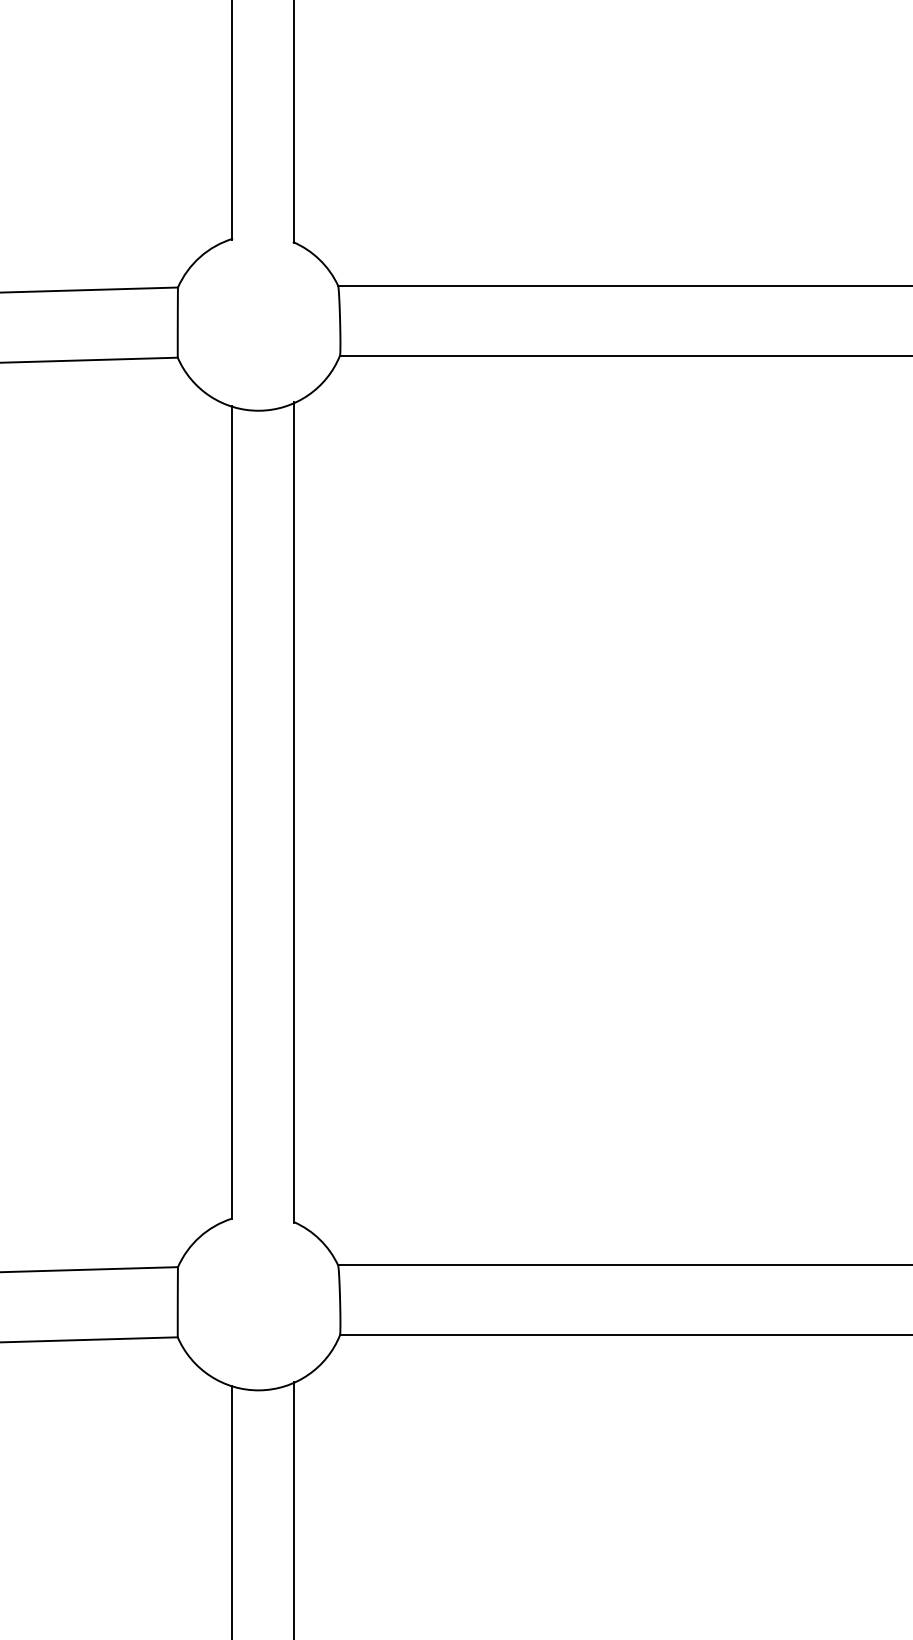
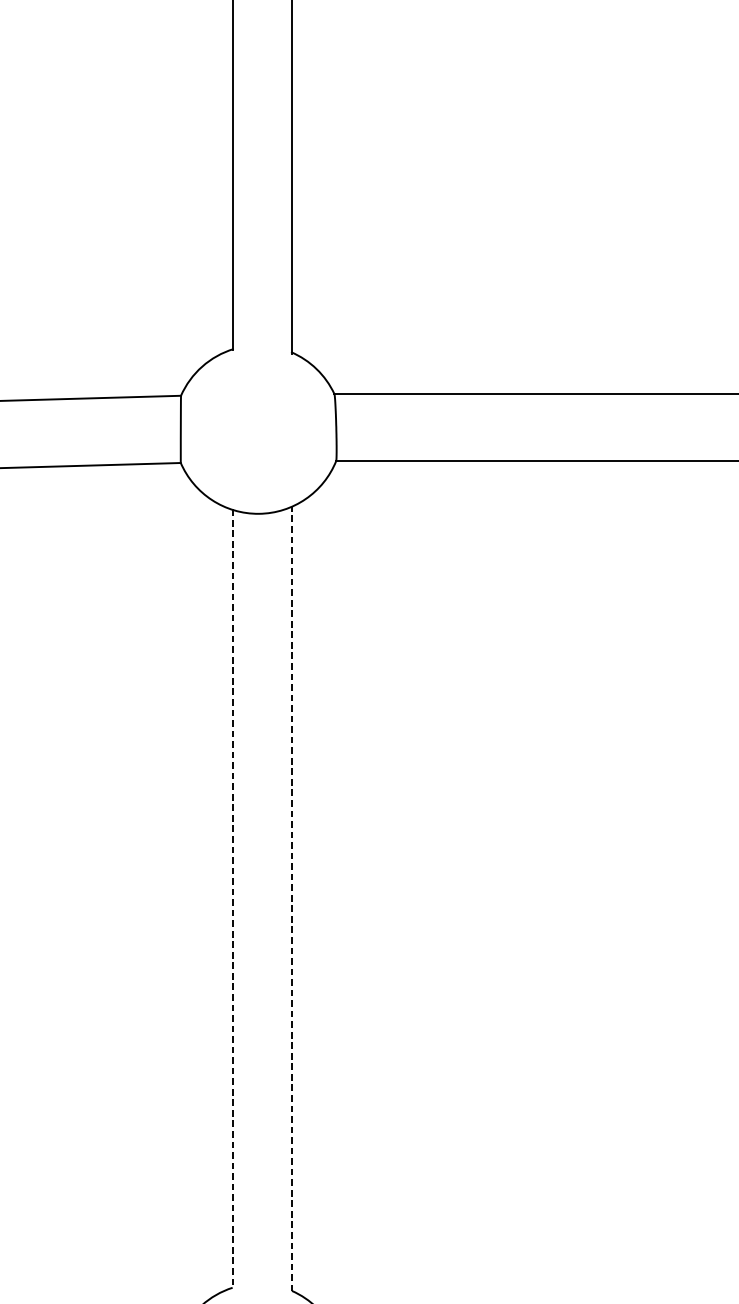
line: (232, 812) -> (233, 898), solid -> dashed
line: (294, 812) -> (292, 898), solid -> dashed

